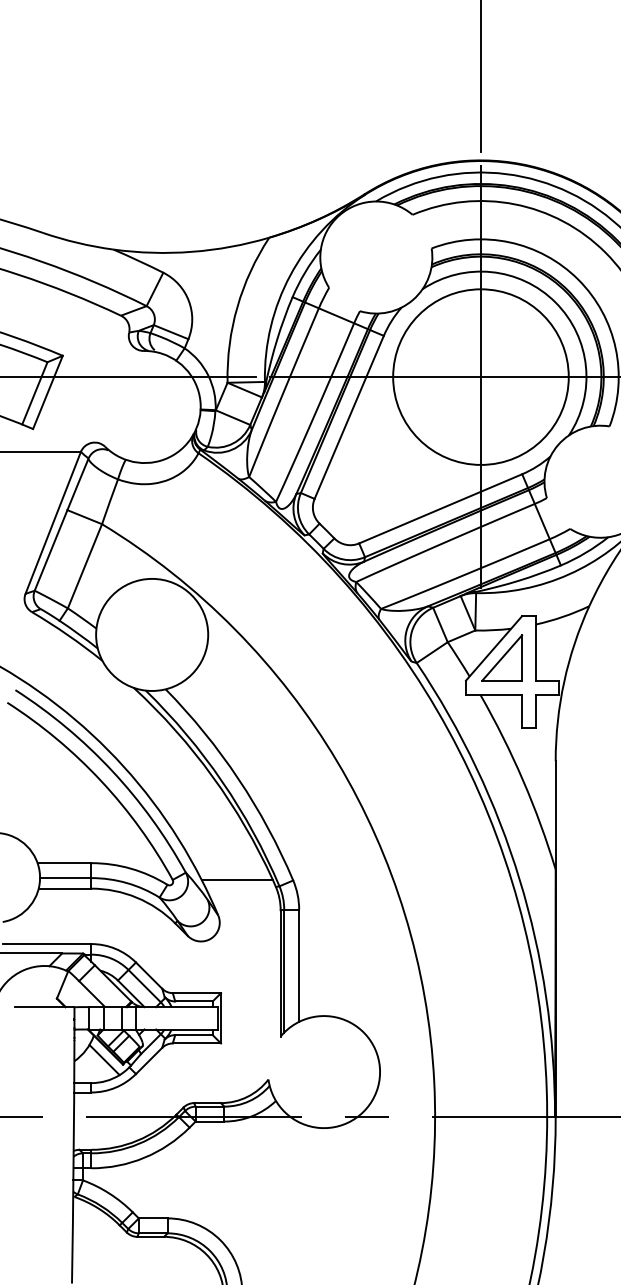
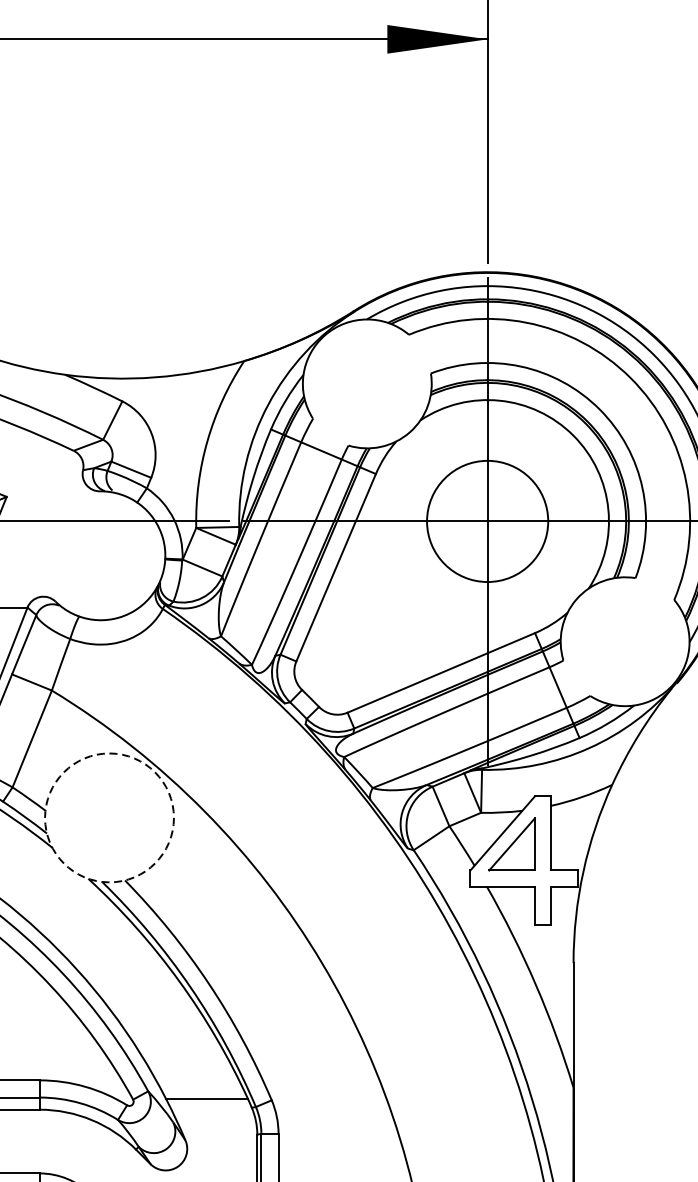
circle: (480, 376) -> (487, 520), size x0.6
circle: (152, 634) -> (109, 817), solid -> dashed

